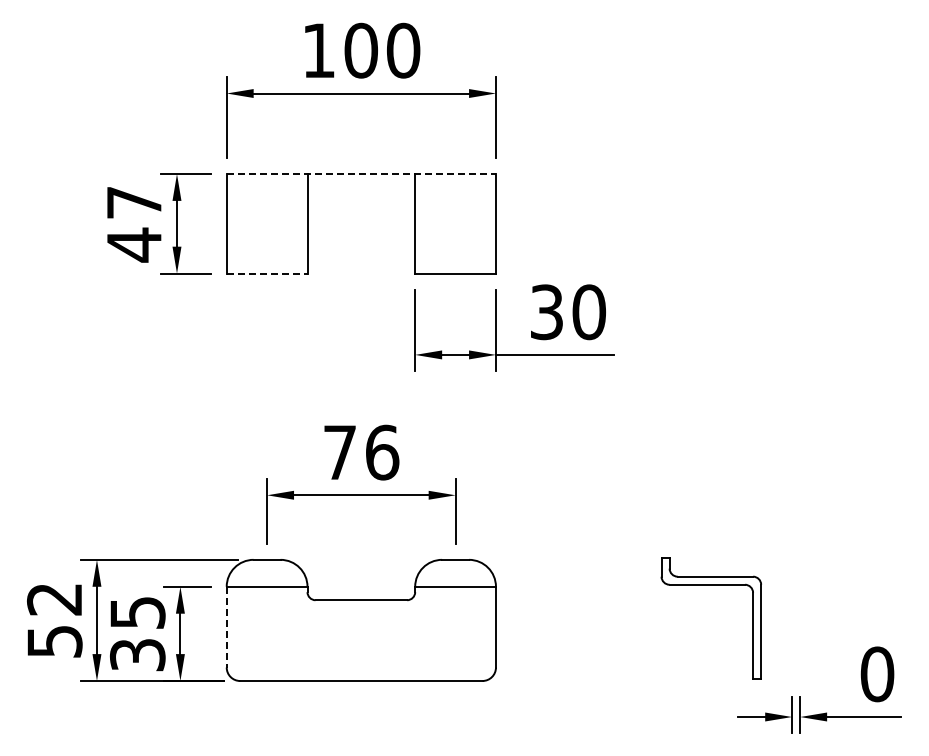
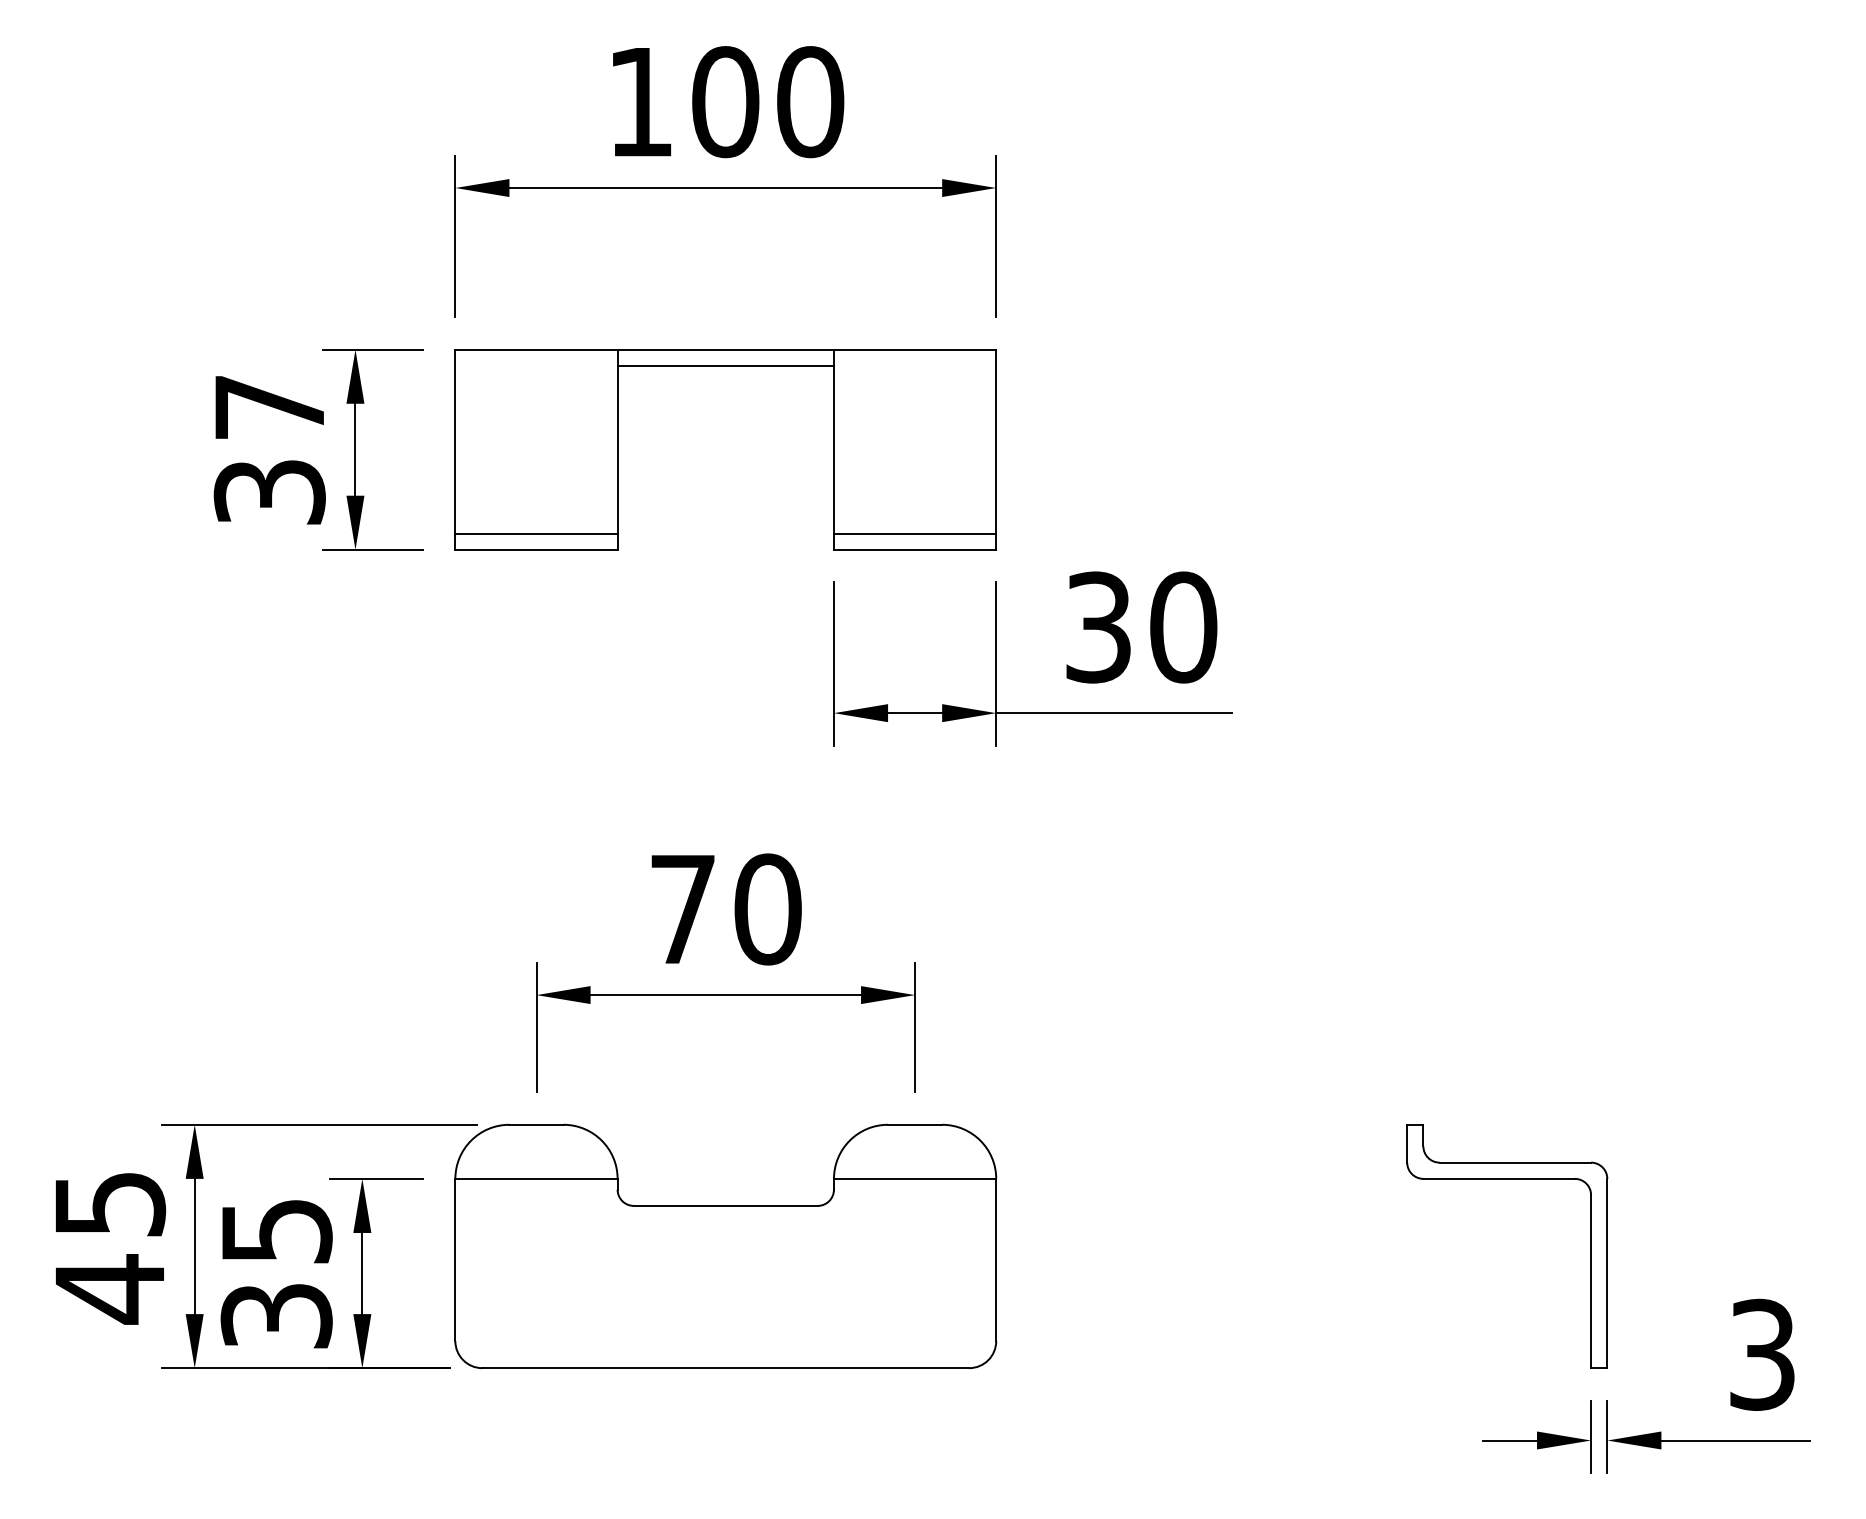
line: (361, 174) -> (726, 350), dashed -> solid
line: (361, 182) -> (726, 366), added
text: (134, 244) -> (270, 491), 47 -> 37
line: (266, 265) -> (535, 533), added
line: (455, 265) -> (914, 533), added
line: (267, 273) -> (537, 549), dashed -> solid
text: (382, 452) -> (768, 909), 76 -> 70
part: (710, 585) -> (1505, 1180), moved
text: (54, 621) -> (109, 1248), 52 -> 45
line: (226, 627) -> (454, 1260), dashed -> solid
text: (877, 674) -> (1762, 1355), 0 -> 3

